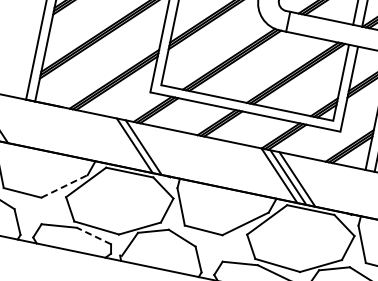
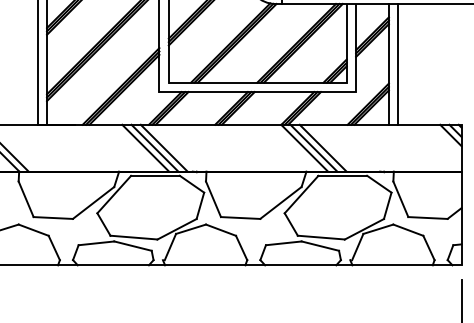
line: (125, 143) -> (145, 147), added
line: (65, 186) -> (94, 202), dashed -> solid
line: (93, 236) -> (132, 246), dashed -> solid

